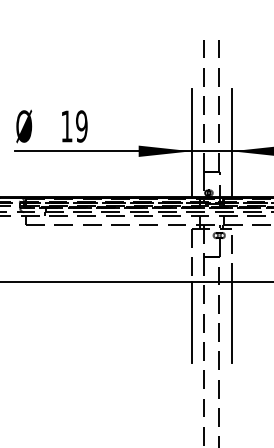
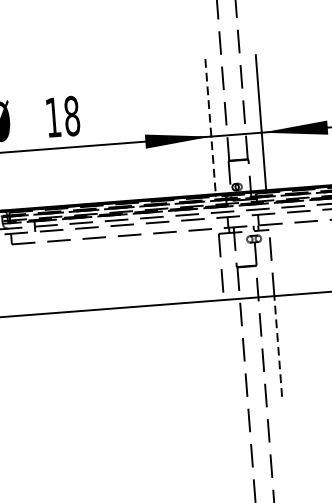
text: (81, 126) -> (71, 116), 19 -> 18
line: (191, 143) -> (210, 126), solid -> dashed
line: (191, 322) -> (227, 350), removed
line: (231, 322) -> (277, 346), solid -> dashed

